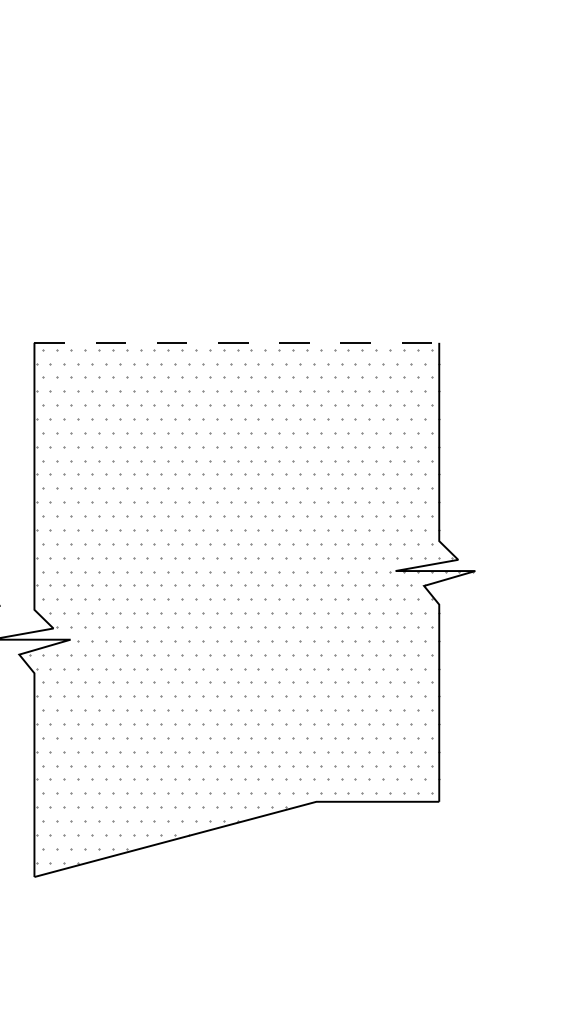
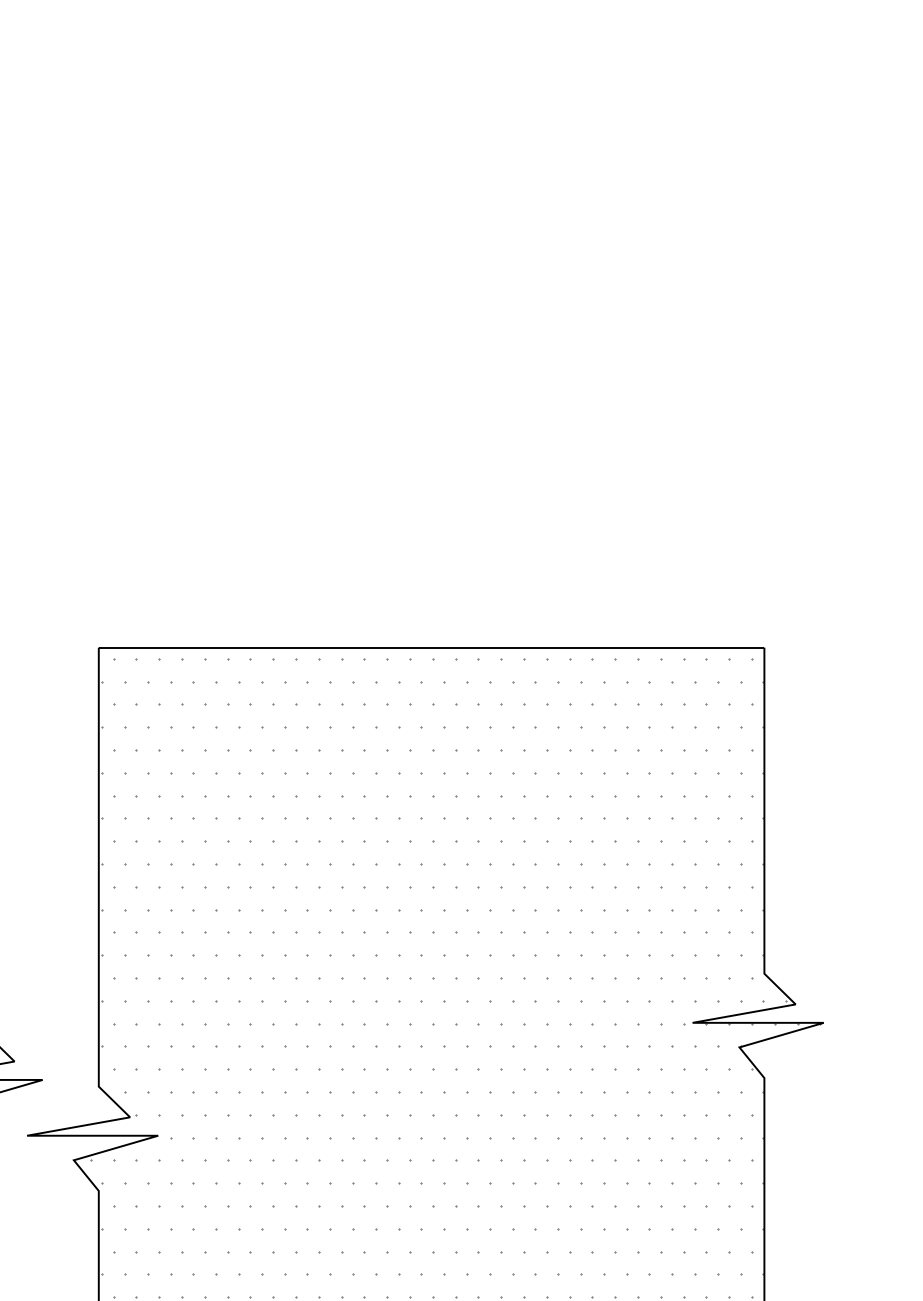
line: (237, 342) -> (432, 647), dashed -> solid

